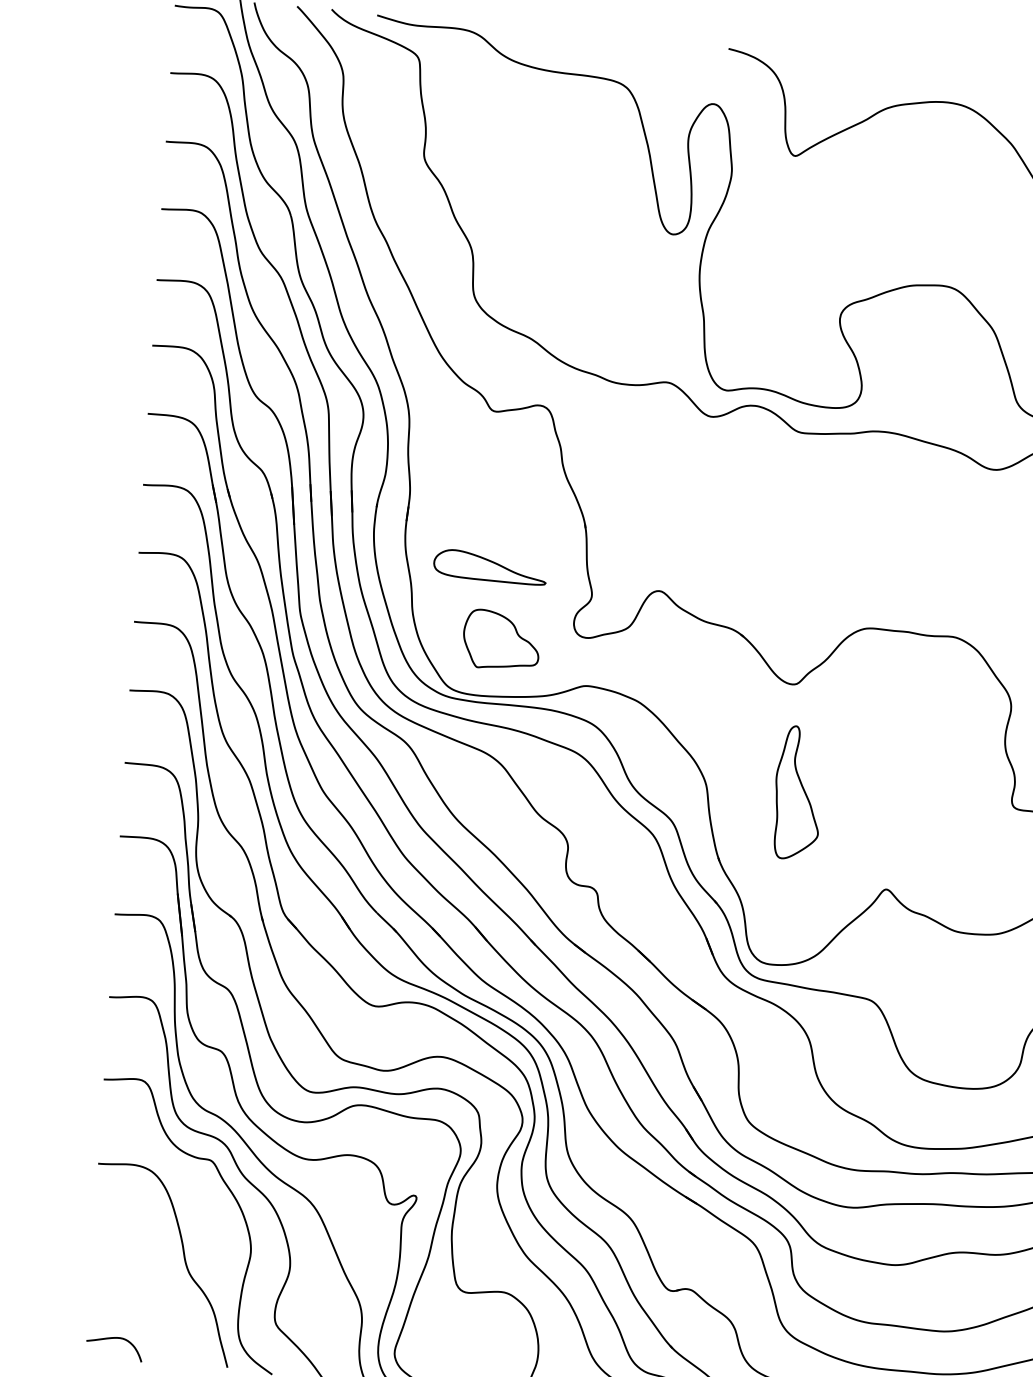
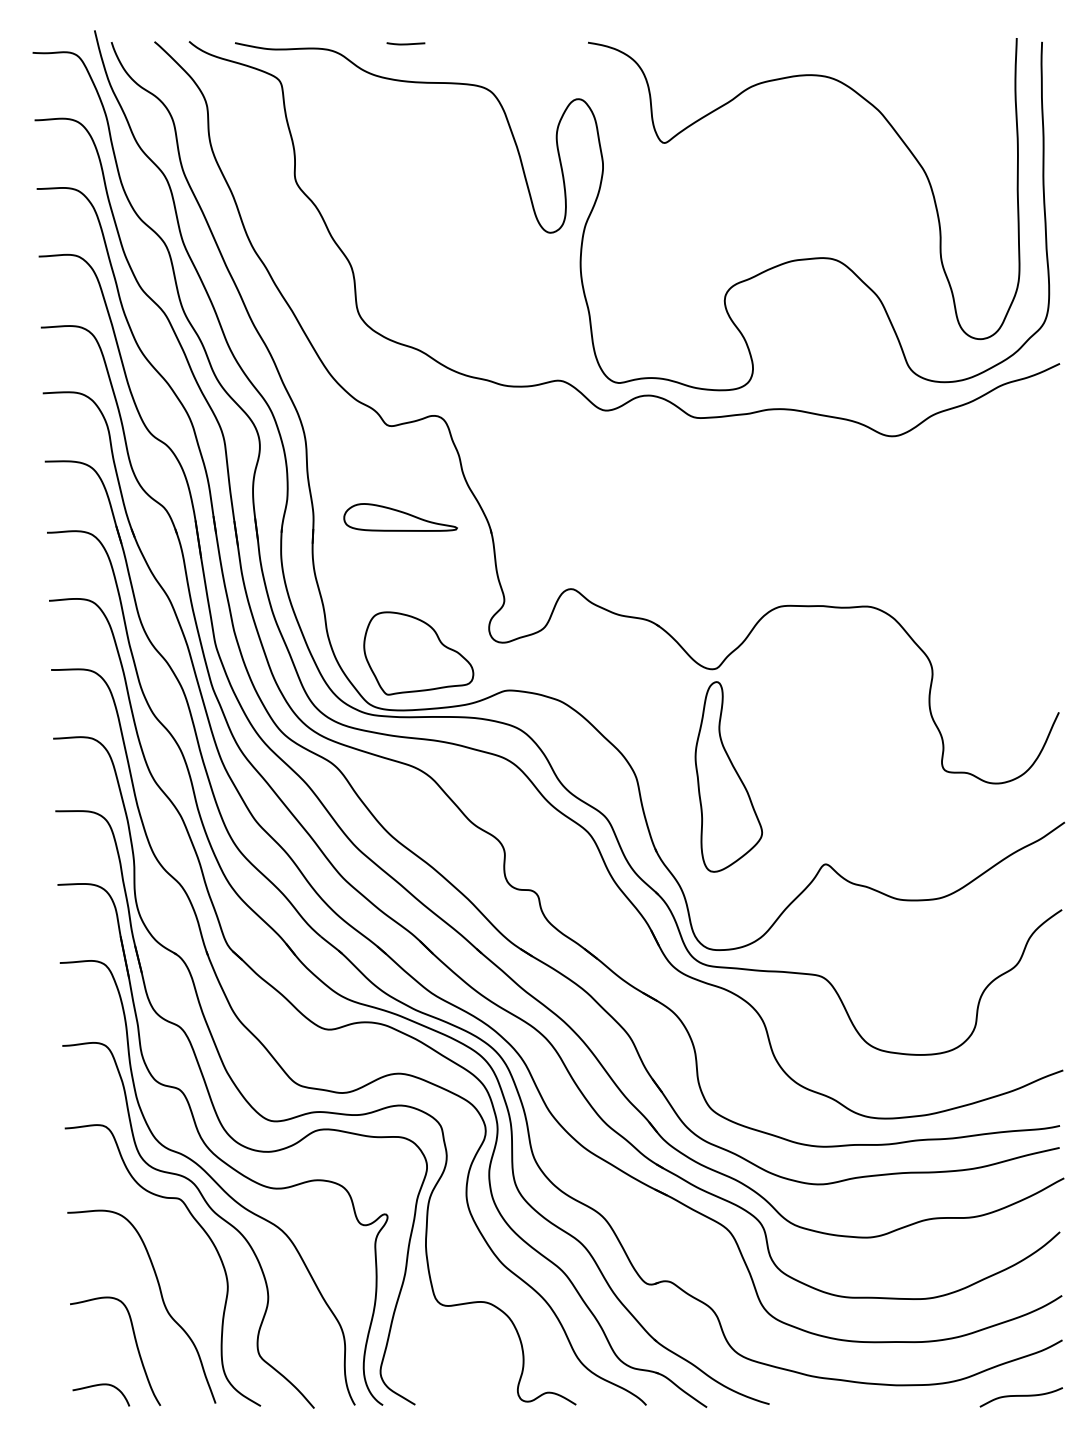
line: (546, 32) -> (405, 43), added
part: (490, 567) -> (400, 517), moved
part: (501, 640) -> (418, 653), size x1.43
part: (798, 792) -> (728, 776), size x1.43
curve: (153, 1301) -> (135, 1344), added

